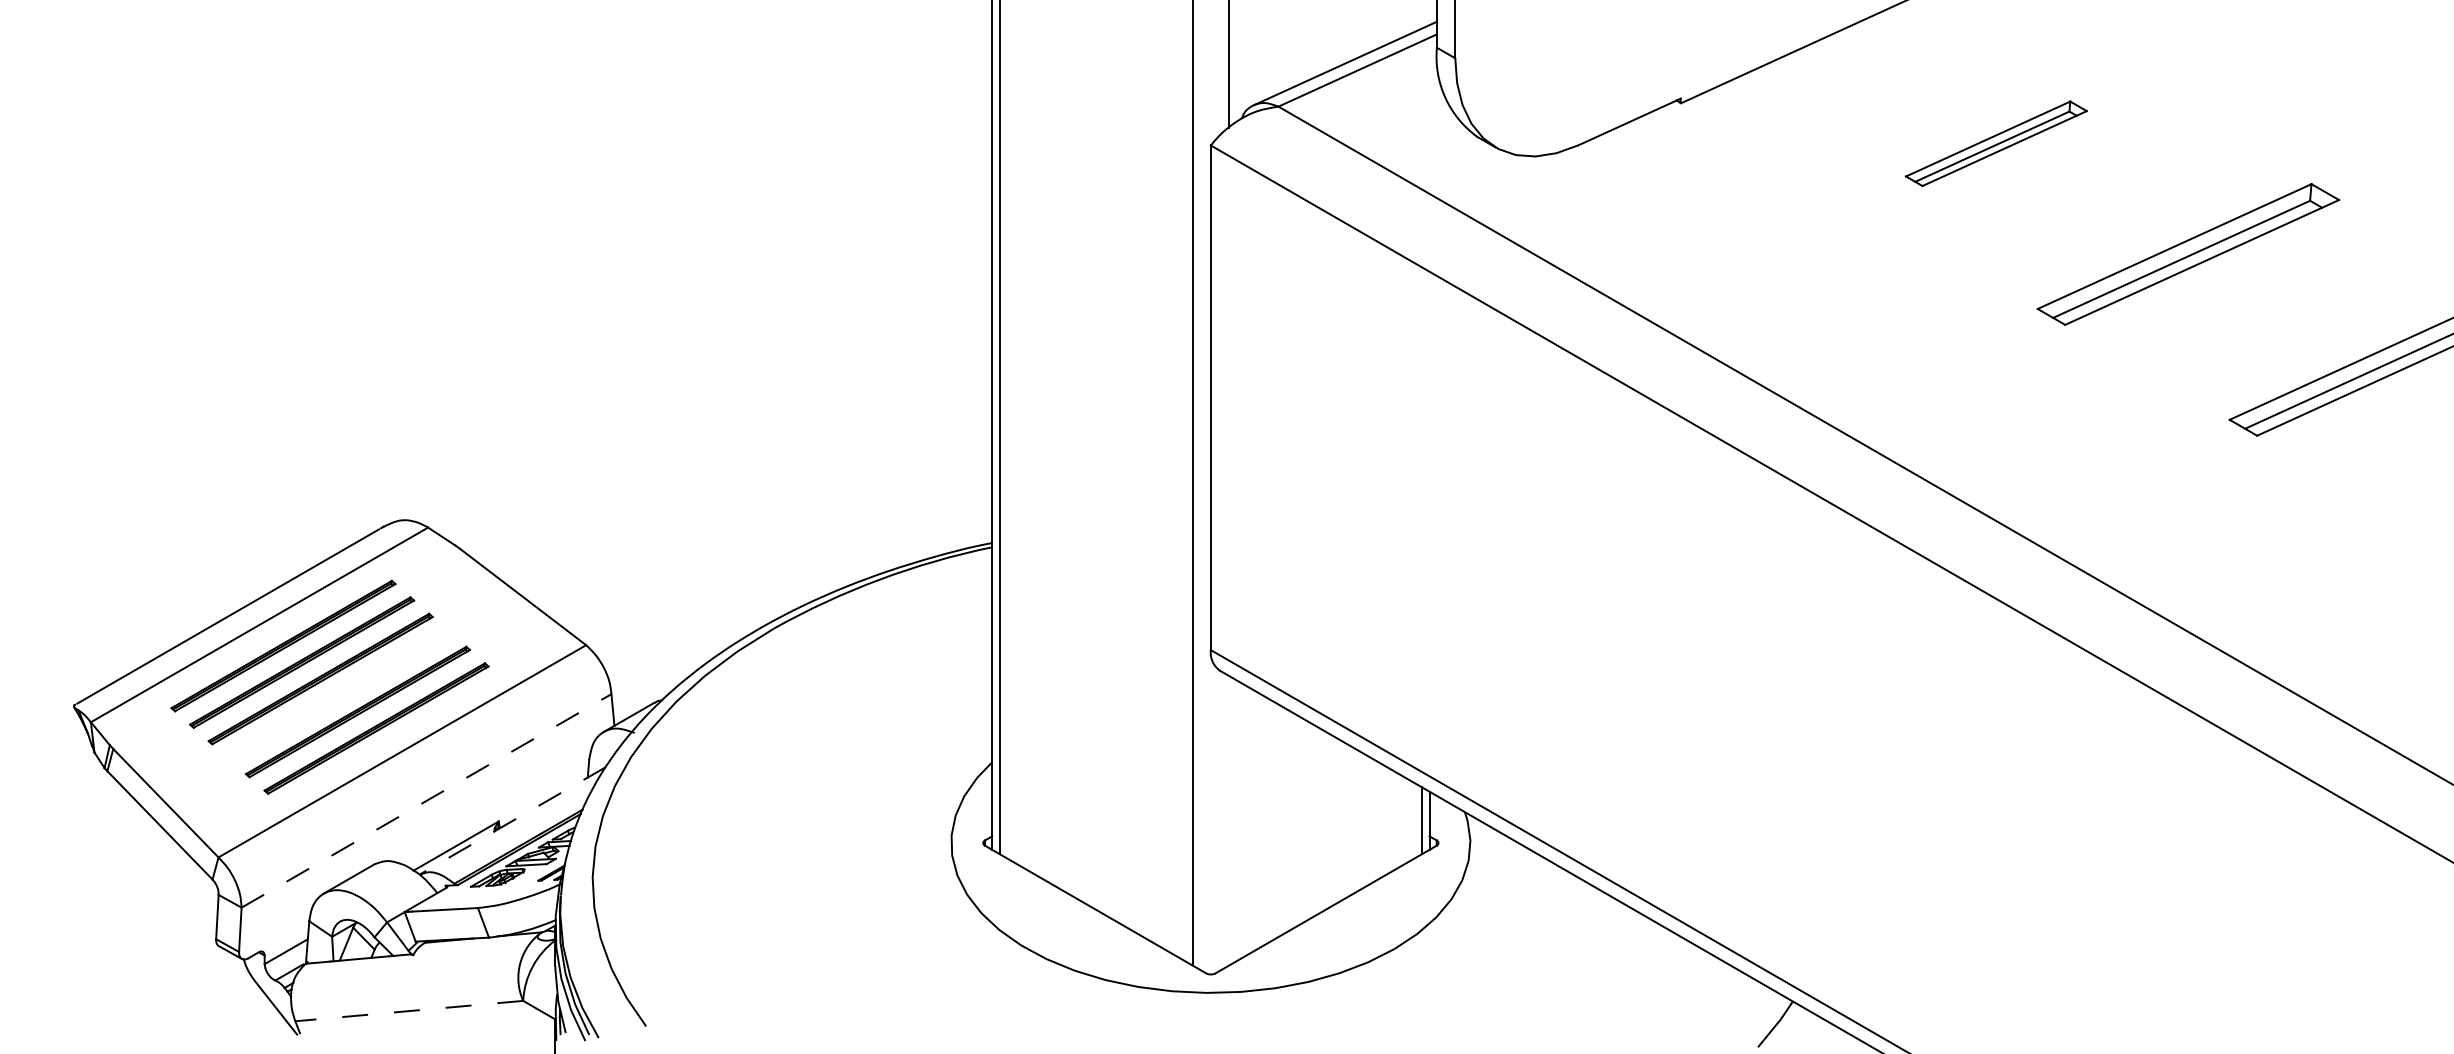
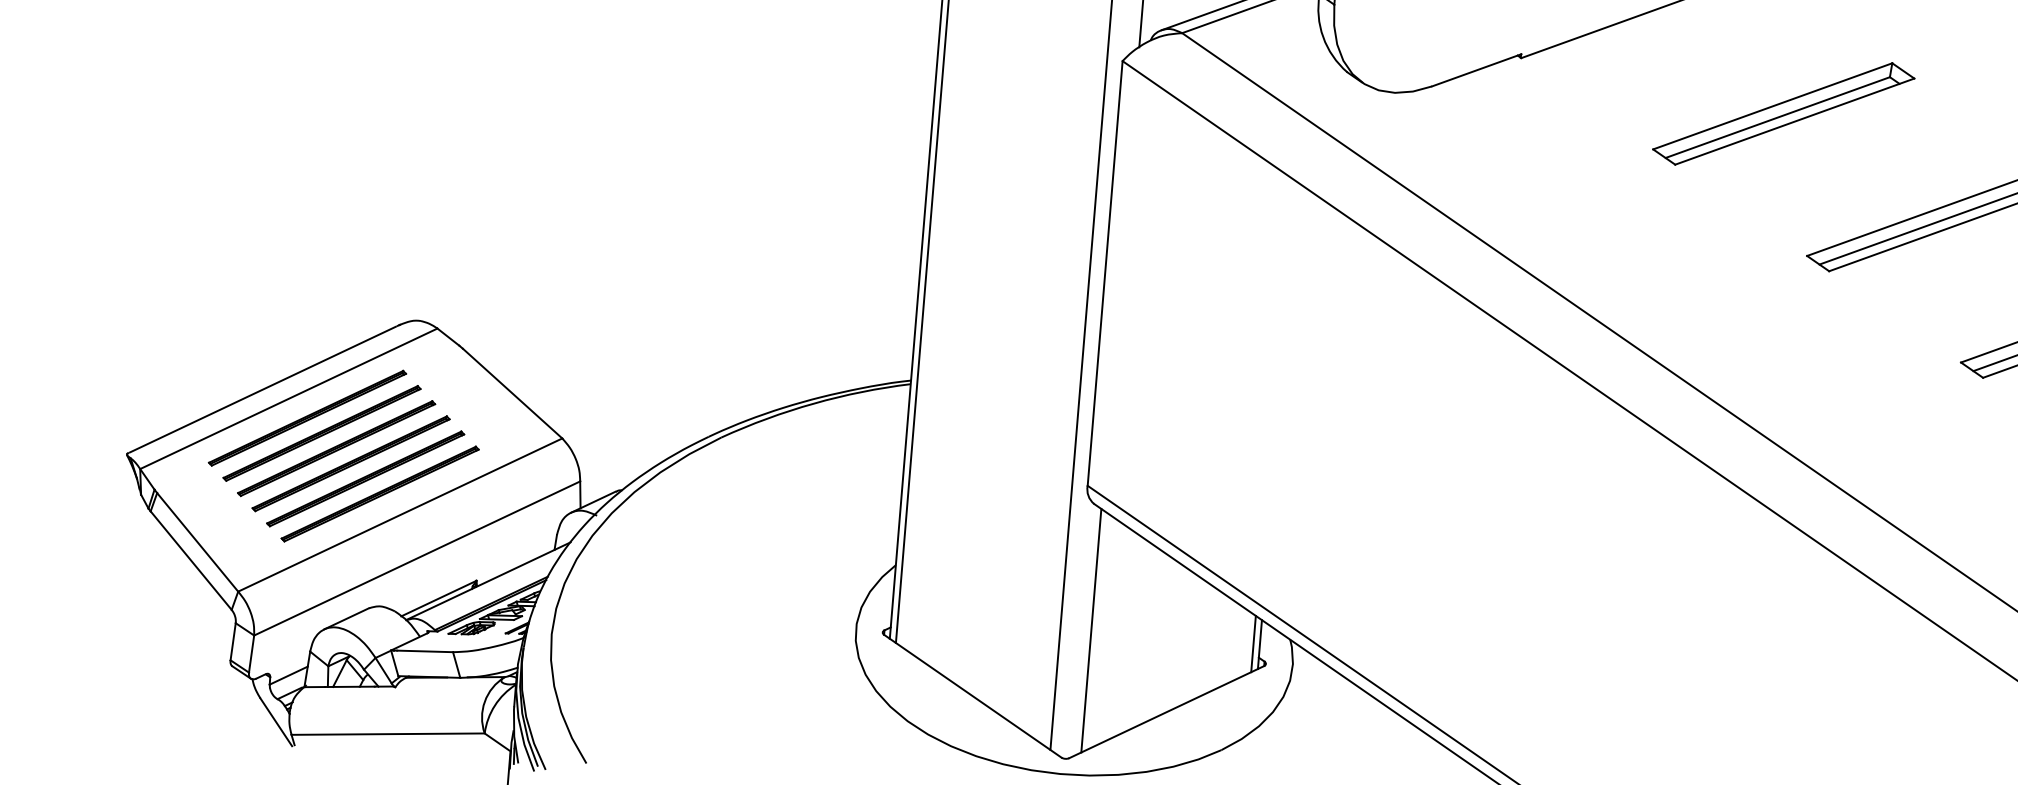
part: (1996, 143) -> (1783, 113), size x1.67
part: (339, 695) -> (351, 463), added
line: (426, 800) -> (417, 558), dashed -> solid
line: (512, 820) -> (488, 580), dashed -> solid
line: (1229, 820) -> (1091, 630), added
line: (408, 1011) -> (387, 734), dashed -> solid

